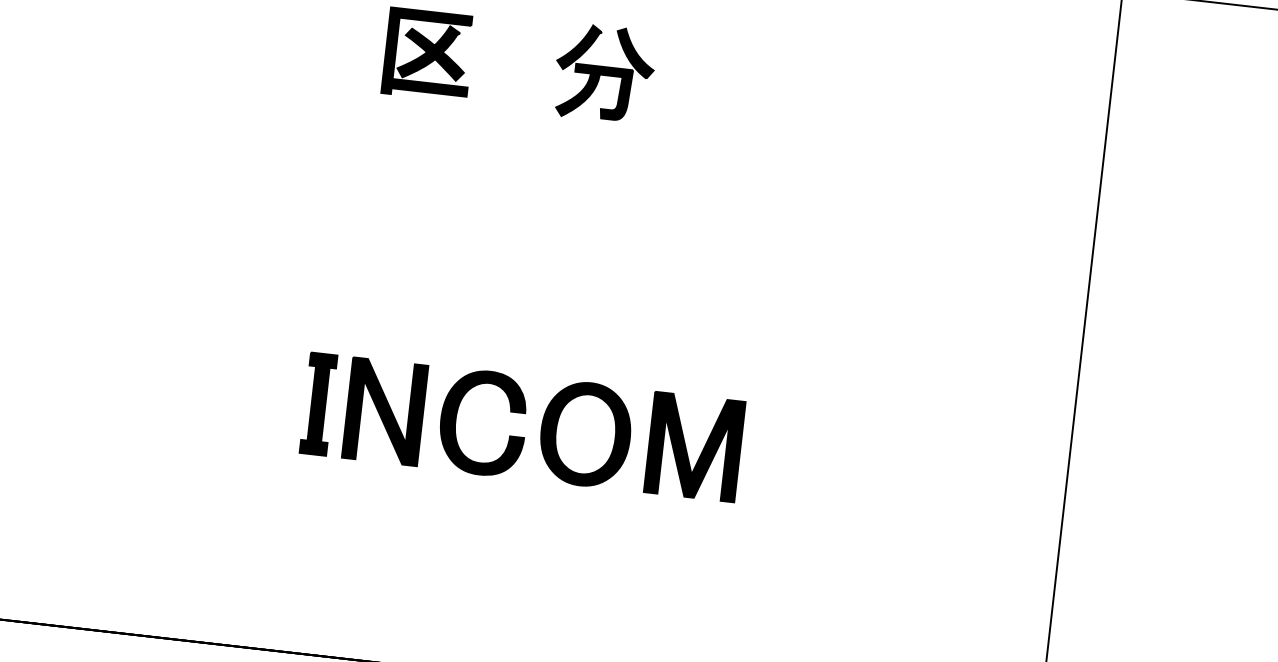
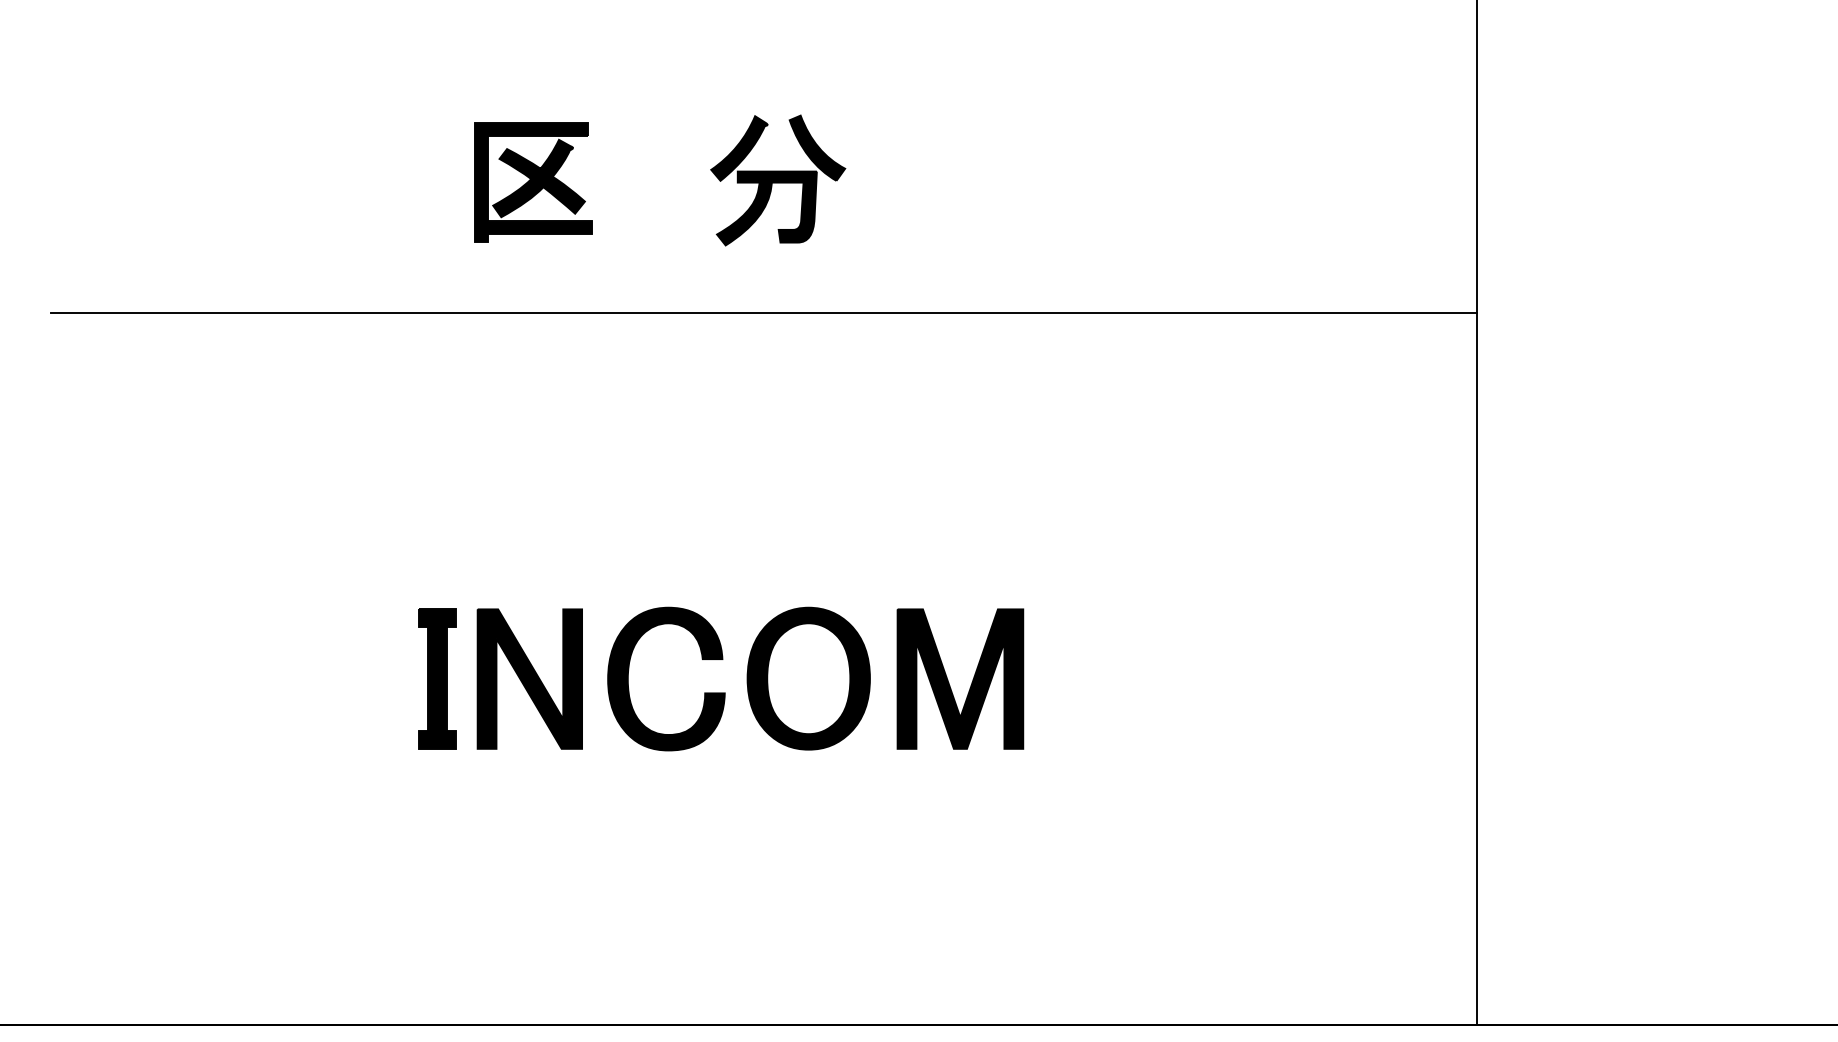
line: (583, 167) -> (763, 312), added

